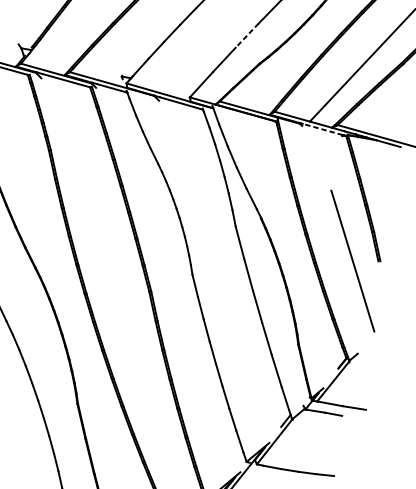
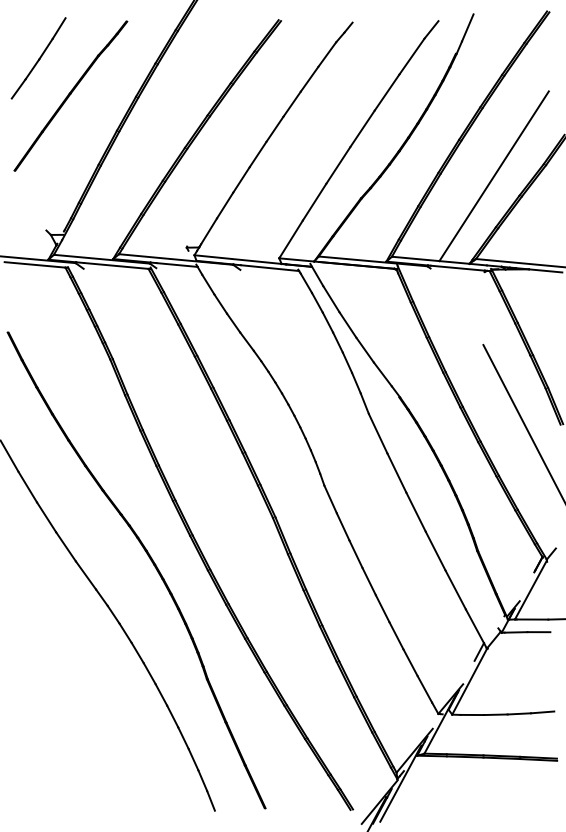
line: (247, 35) -> (338, 165), dashed -> solid
line: (322, 129) -> (457, 268), dashed -> solid

